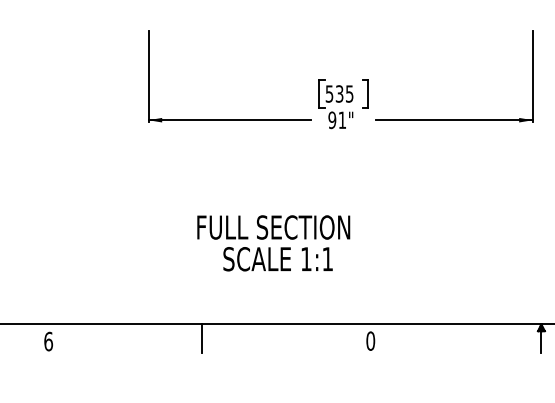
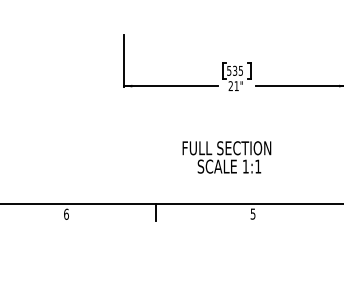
text: (331, 120) -> (230, 86), 91" -> 21"
part: (273, 243) -> (226, 157), moved
text: (369, 340) -> (252, 213), 0 -> 5

